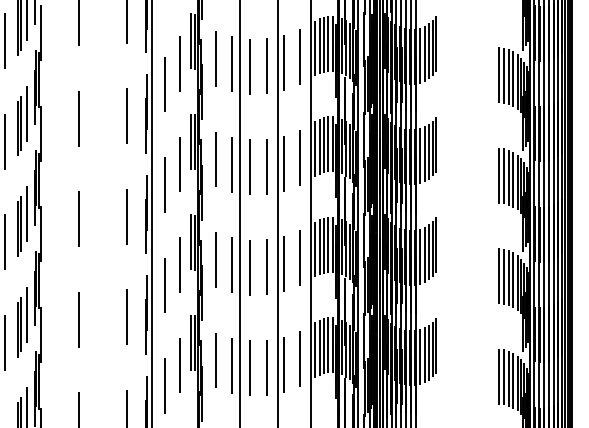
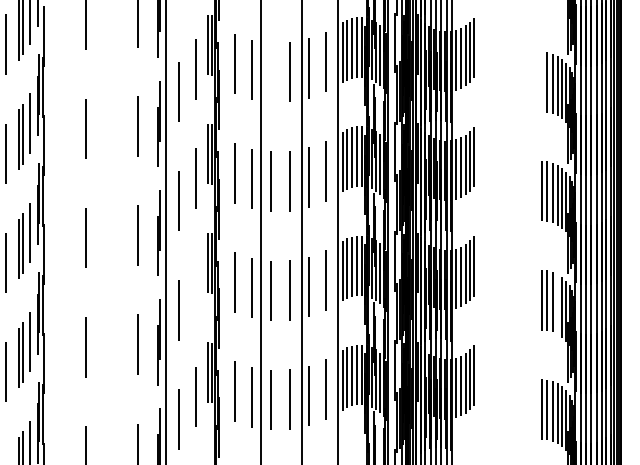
line: (249, 66) -> (271, 72), removed
line: (498, 75) -> (541, 82), removed
line: (179, 264) -> (195, 287), removed
line: (513, 280) -> (557, 304), removed

